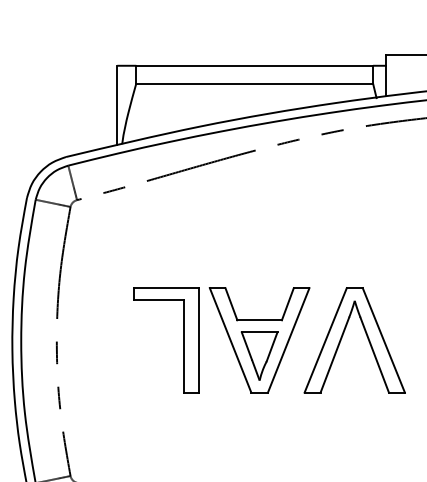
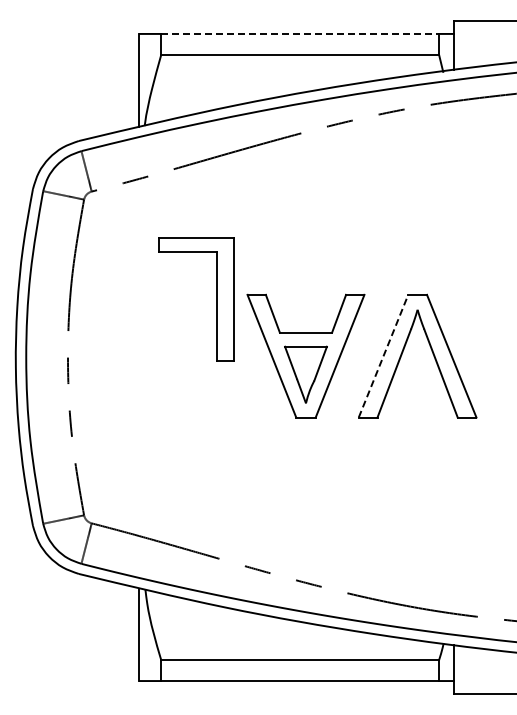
line: (254, 65) -> (300, 33), solid -> dashed
line: (325, 339) -> (383, 355), solid -> dashed
part: (183, 340) -> (216, 299), moved

